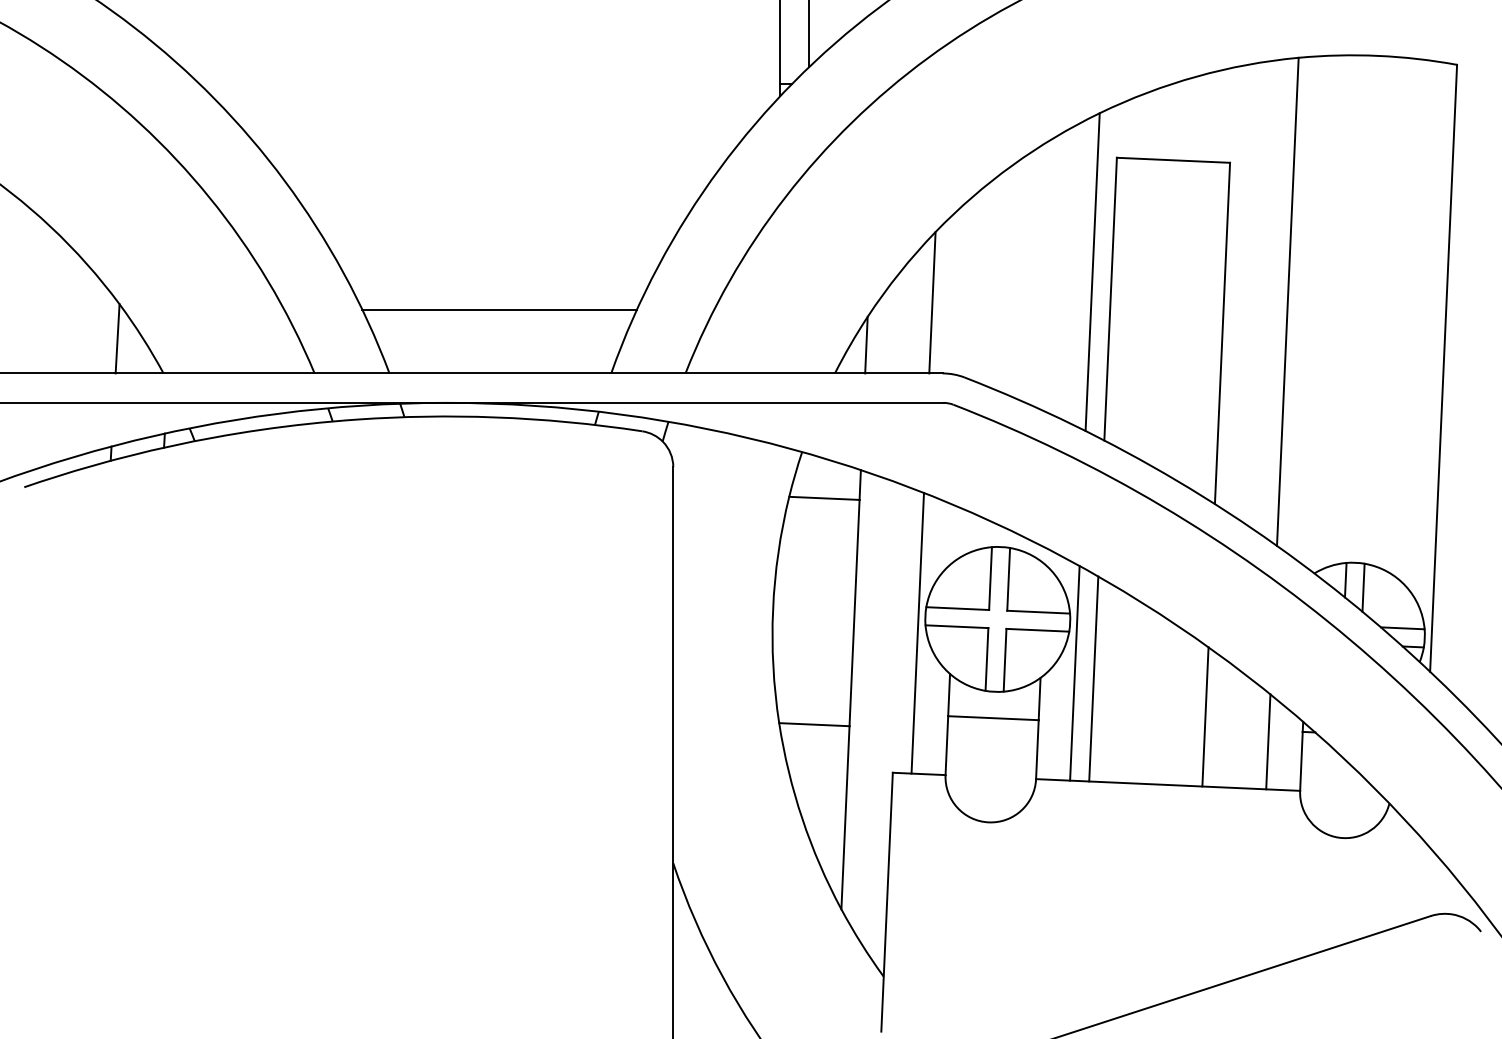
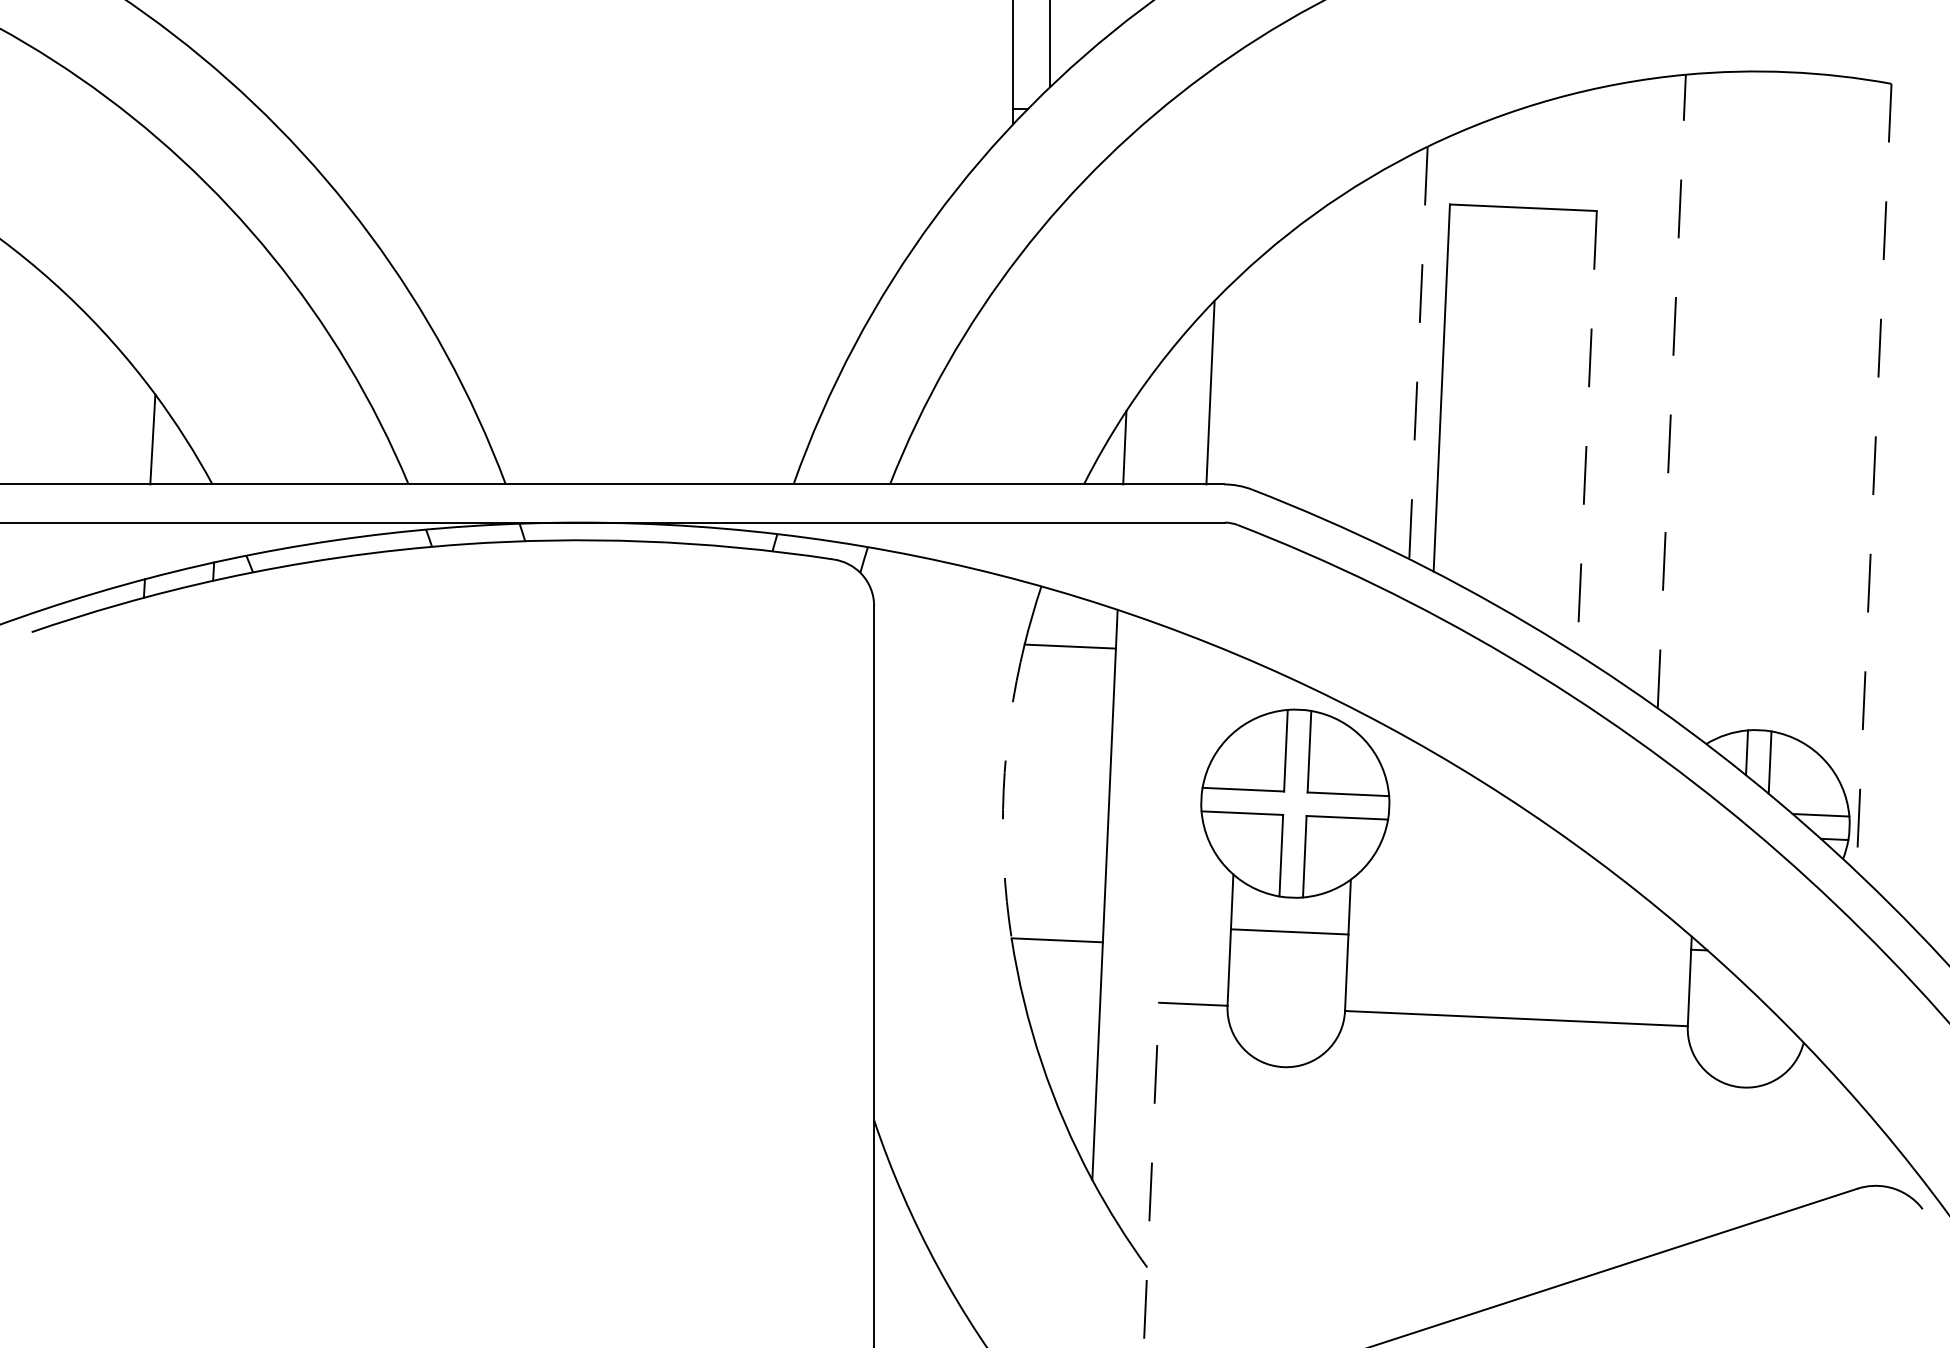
line: (1092, 272) -> (1418, 353), solid -> dashed
line: (1287, 301) -> (1671, 391), solid -> dashed
line: (499, 309) -> (648, 401), removed
line: (1222, 333) -> (1587, 432), solid -> dashed
line: (1443, 368) -> (1873, 478), solid -> dashed
arc: (772, 609) -> (1003, 790), solid -> dashed
line: (917, 633) -> (1191, 821), removed
line: (1074, 673) -> (1395, 873), removed
line: (1093, 679) -> (1419, 881), removed
line: (1205, 716) -> (1564, 929), removed
line: (1268, 741) -> (1646, 962), removed
line: (886, 902) -> (1151, 1170), solid -> dashed

